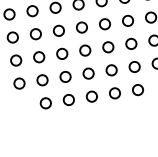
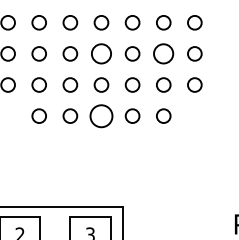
circle: (131, 43) -> (163, 53), size x1.4
circle: (85, 50) -> (101, 53), size x1.4
circle: (91, 96) -> (101, 115), size x1.6

